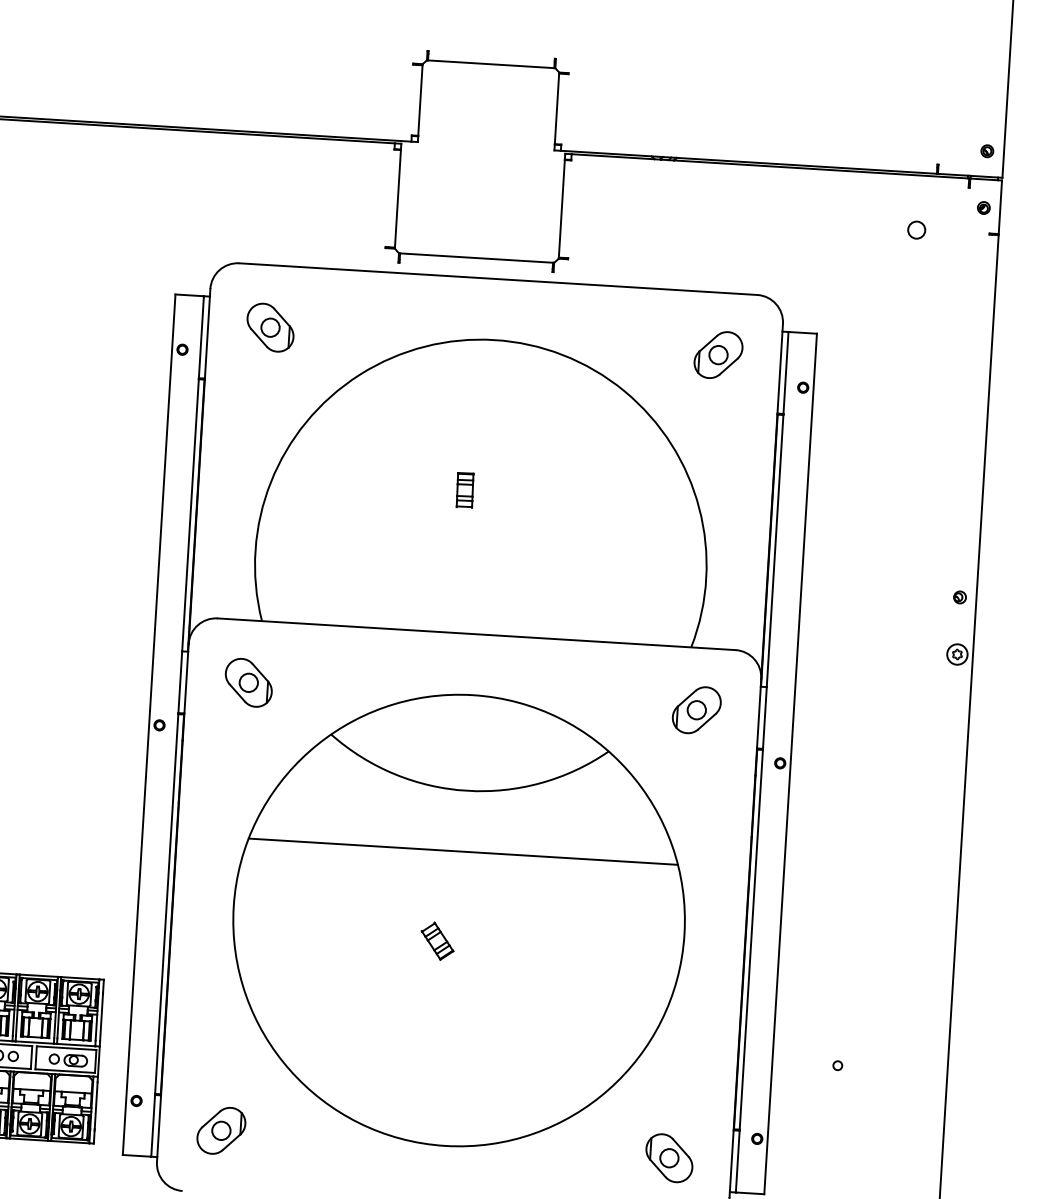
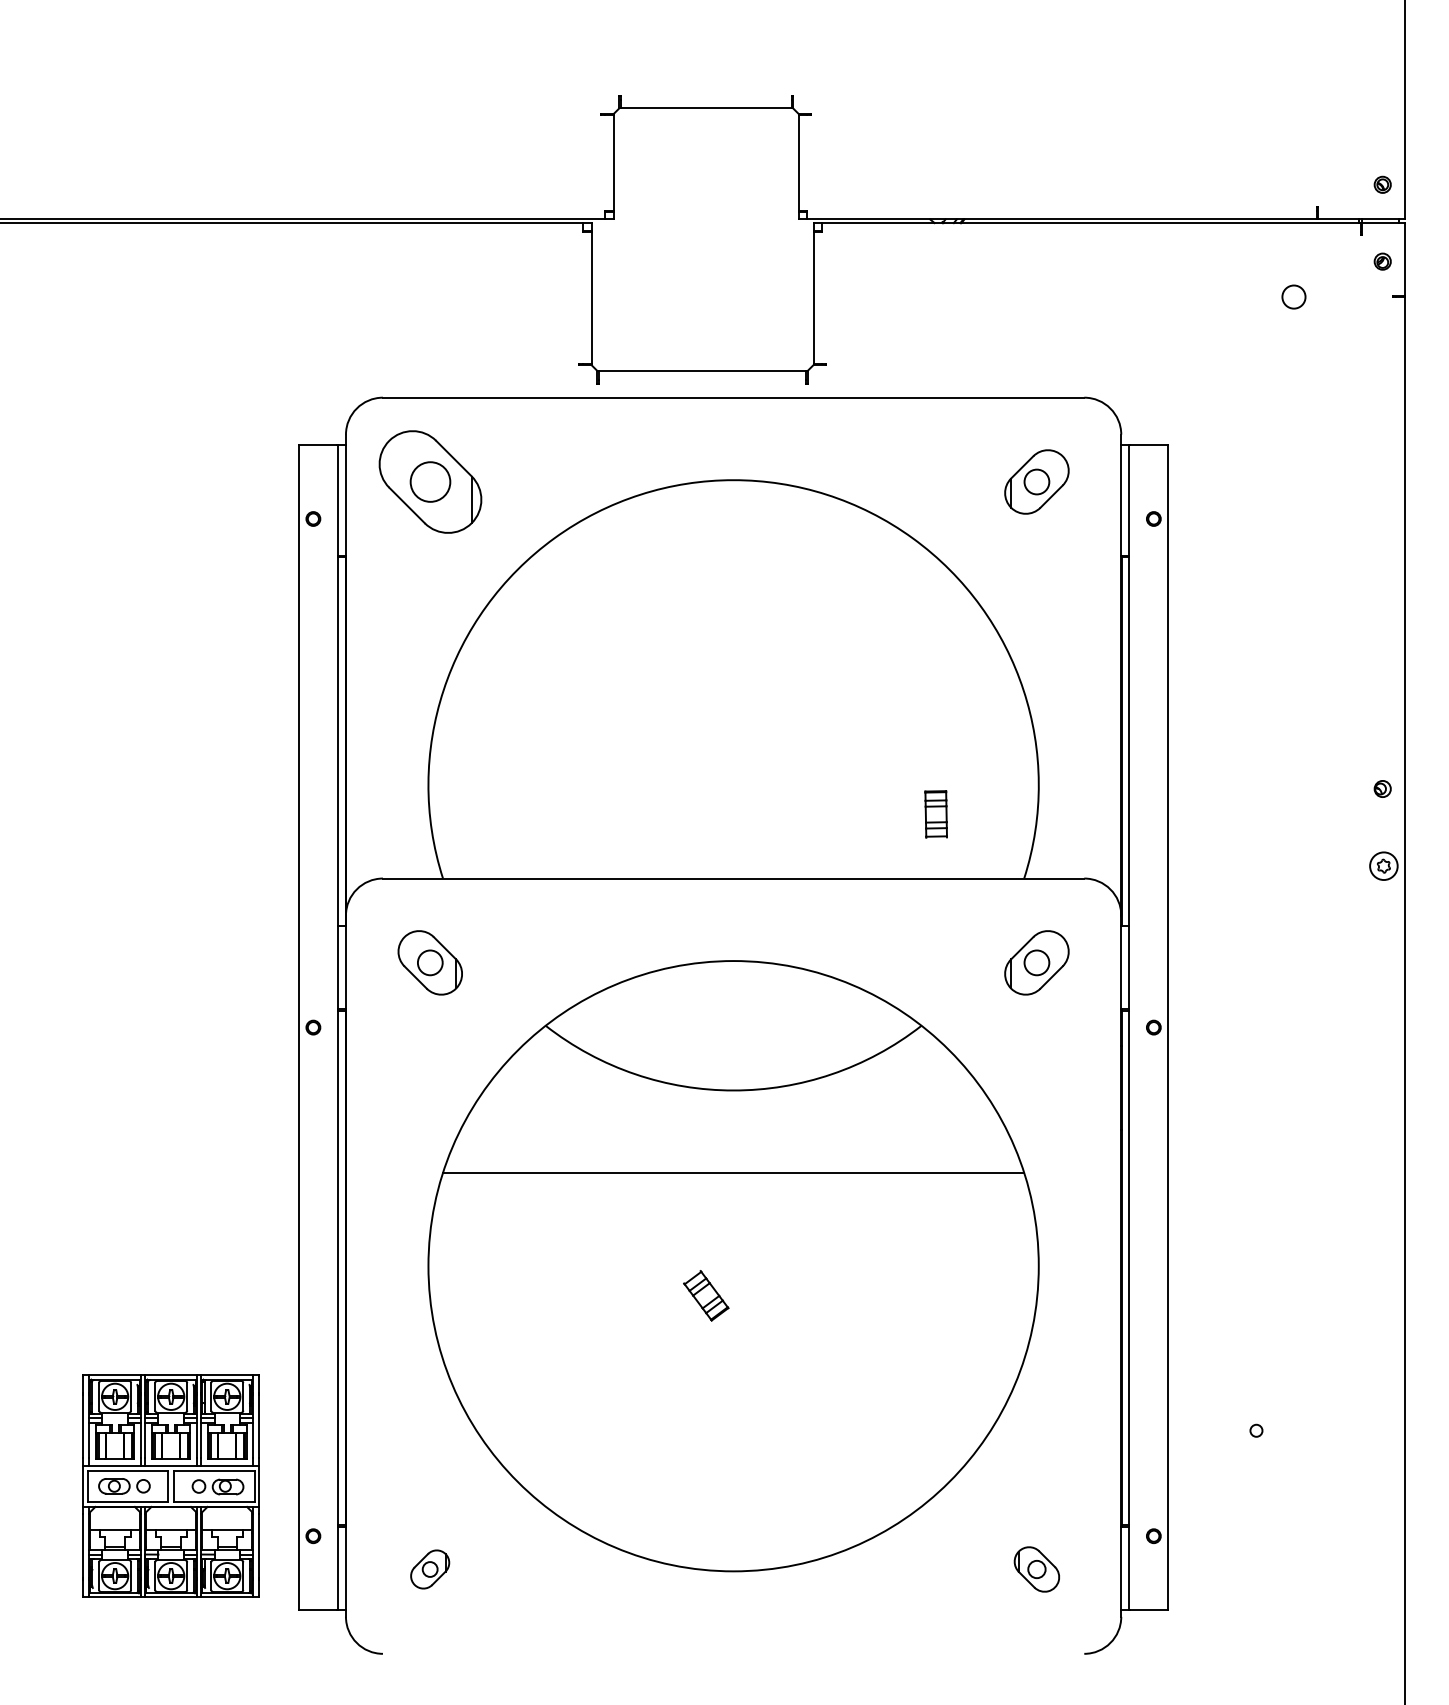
part: (269, 327) -> (429, 481), size x1.6
part: (464, 490) -> (935, 814), moved
part: (220, 1130) -> (429, 1569), size x0.6
part: (669, 1158) -> (1036, 1569), size x0.7

